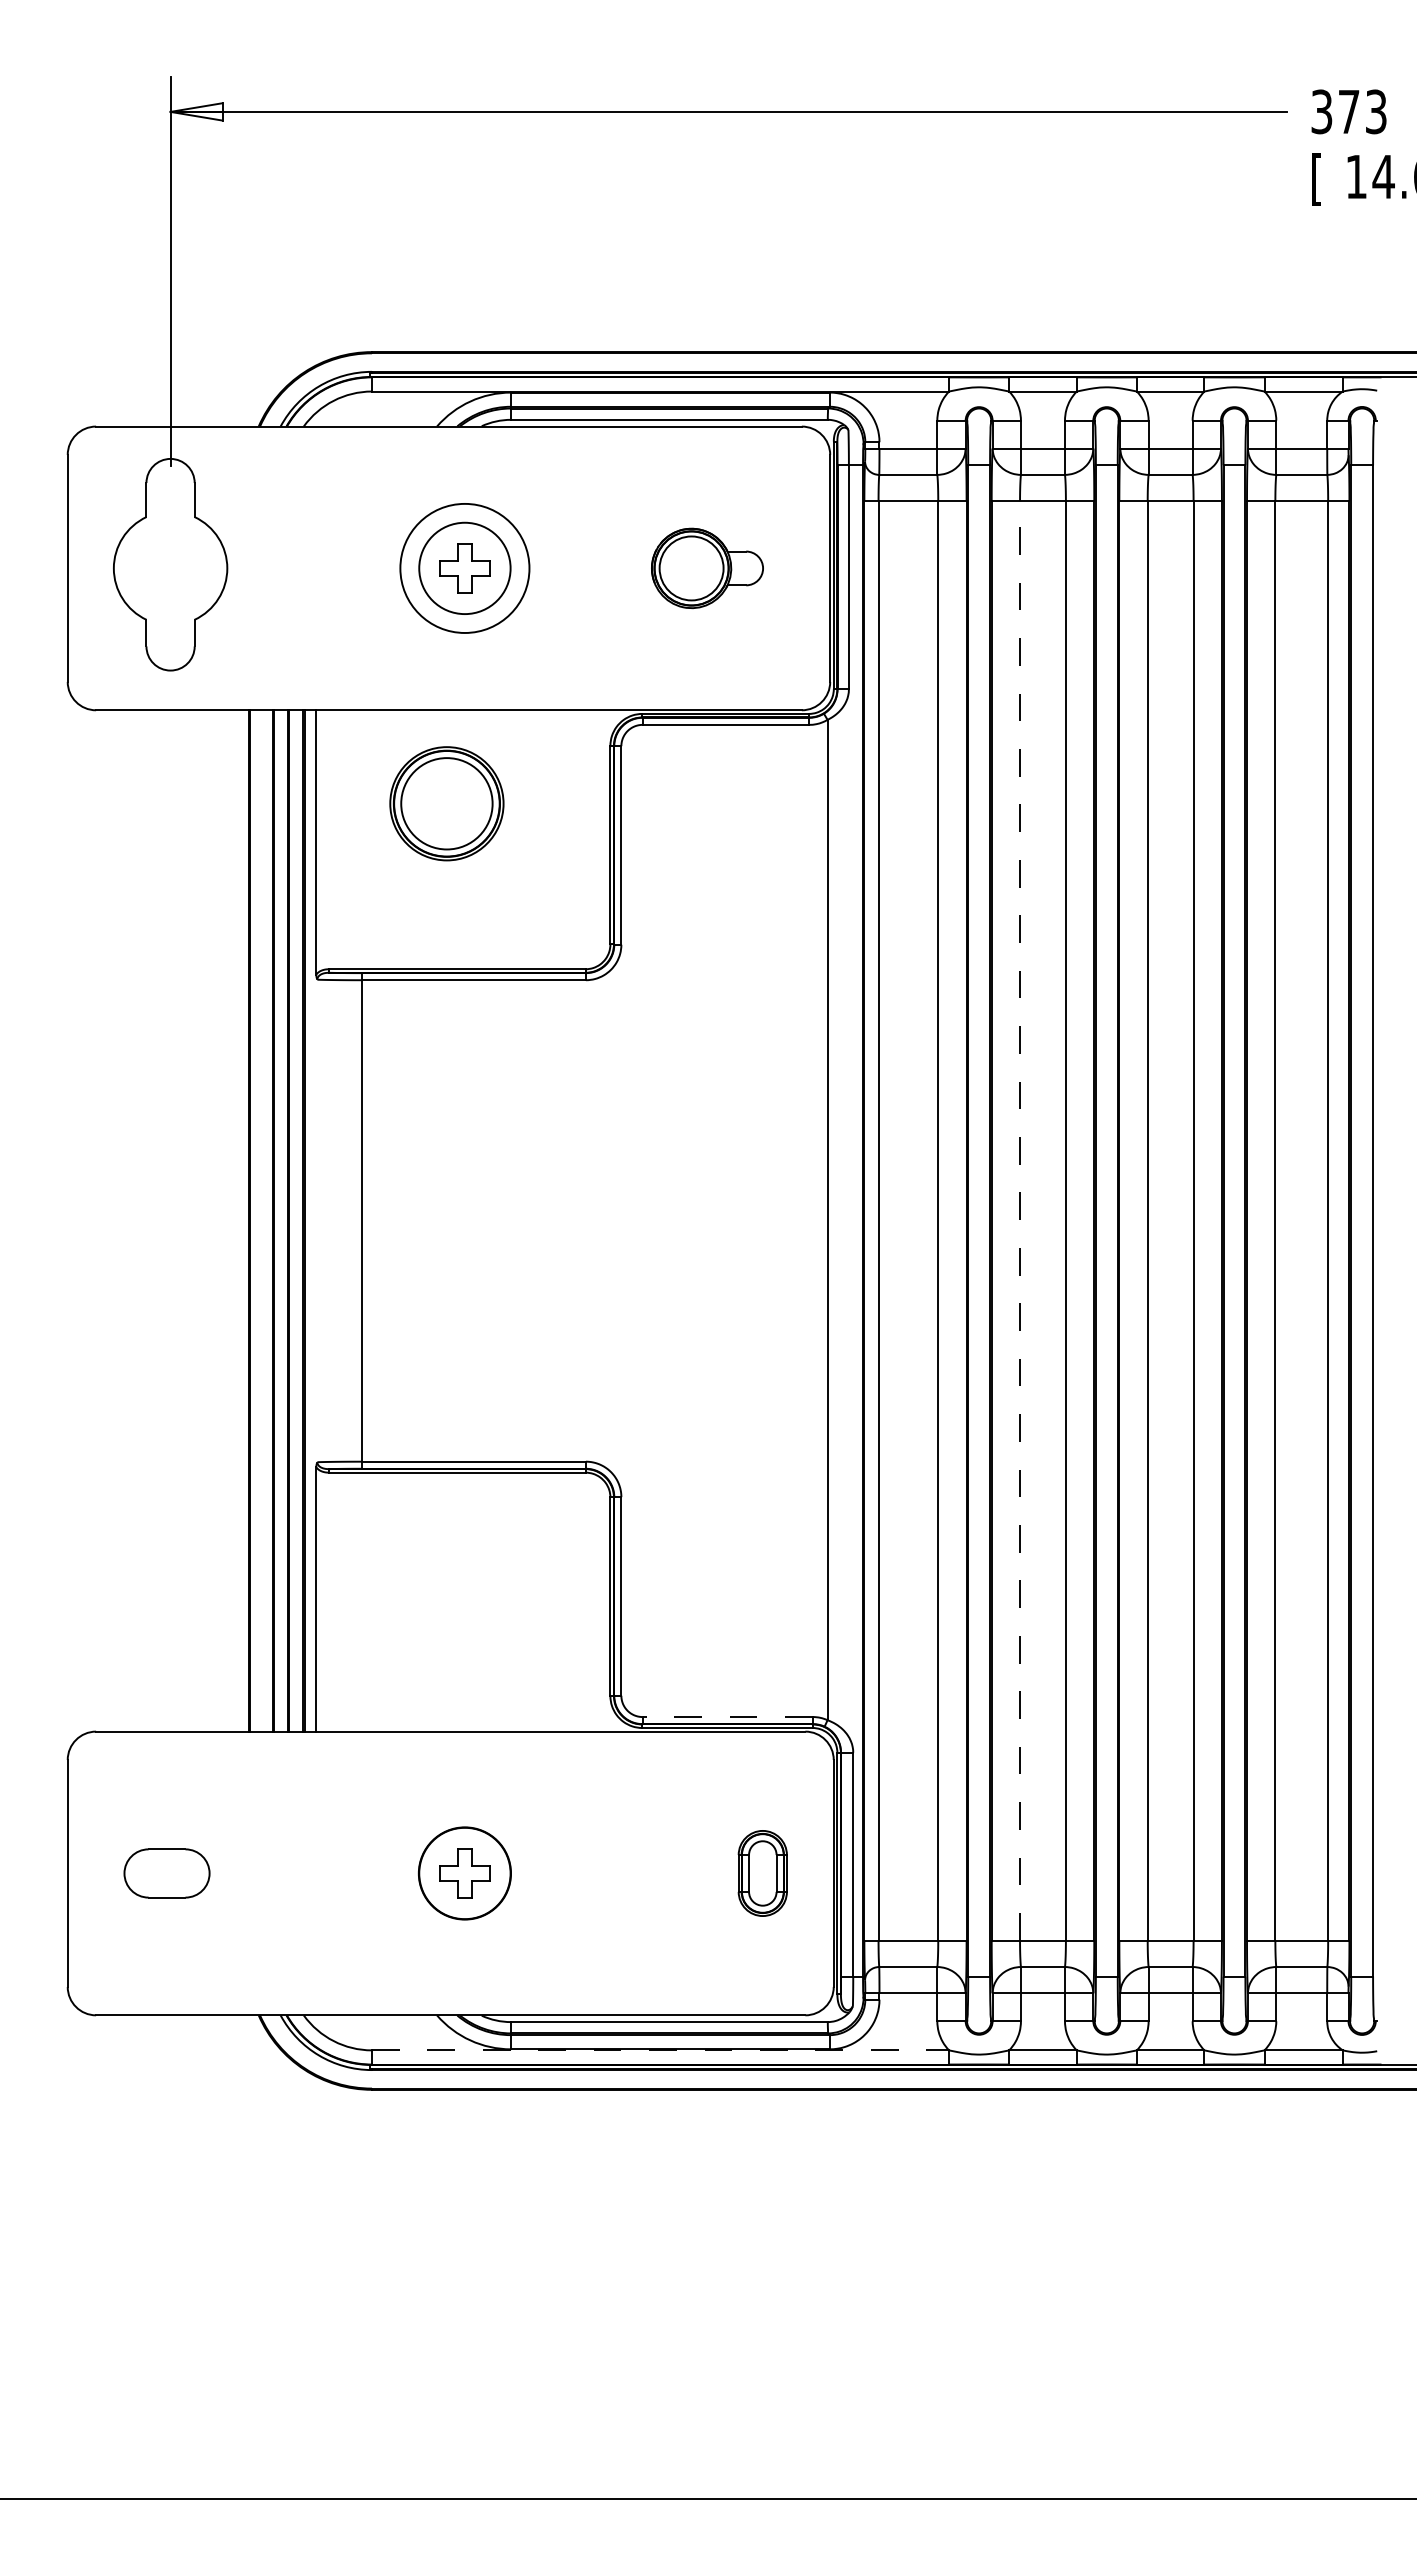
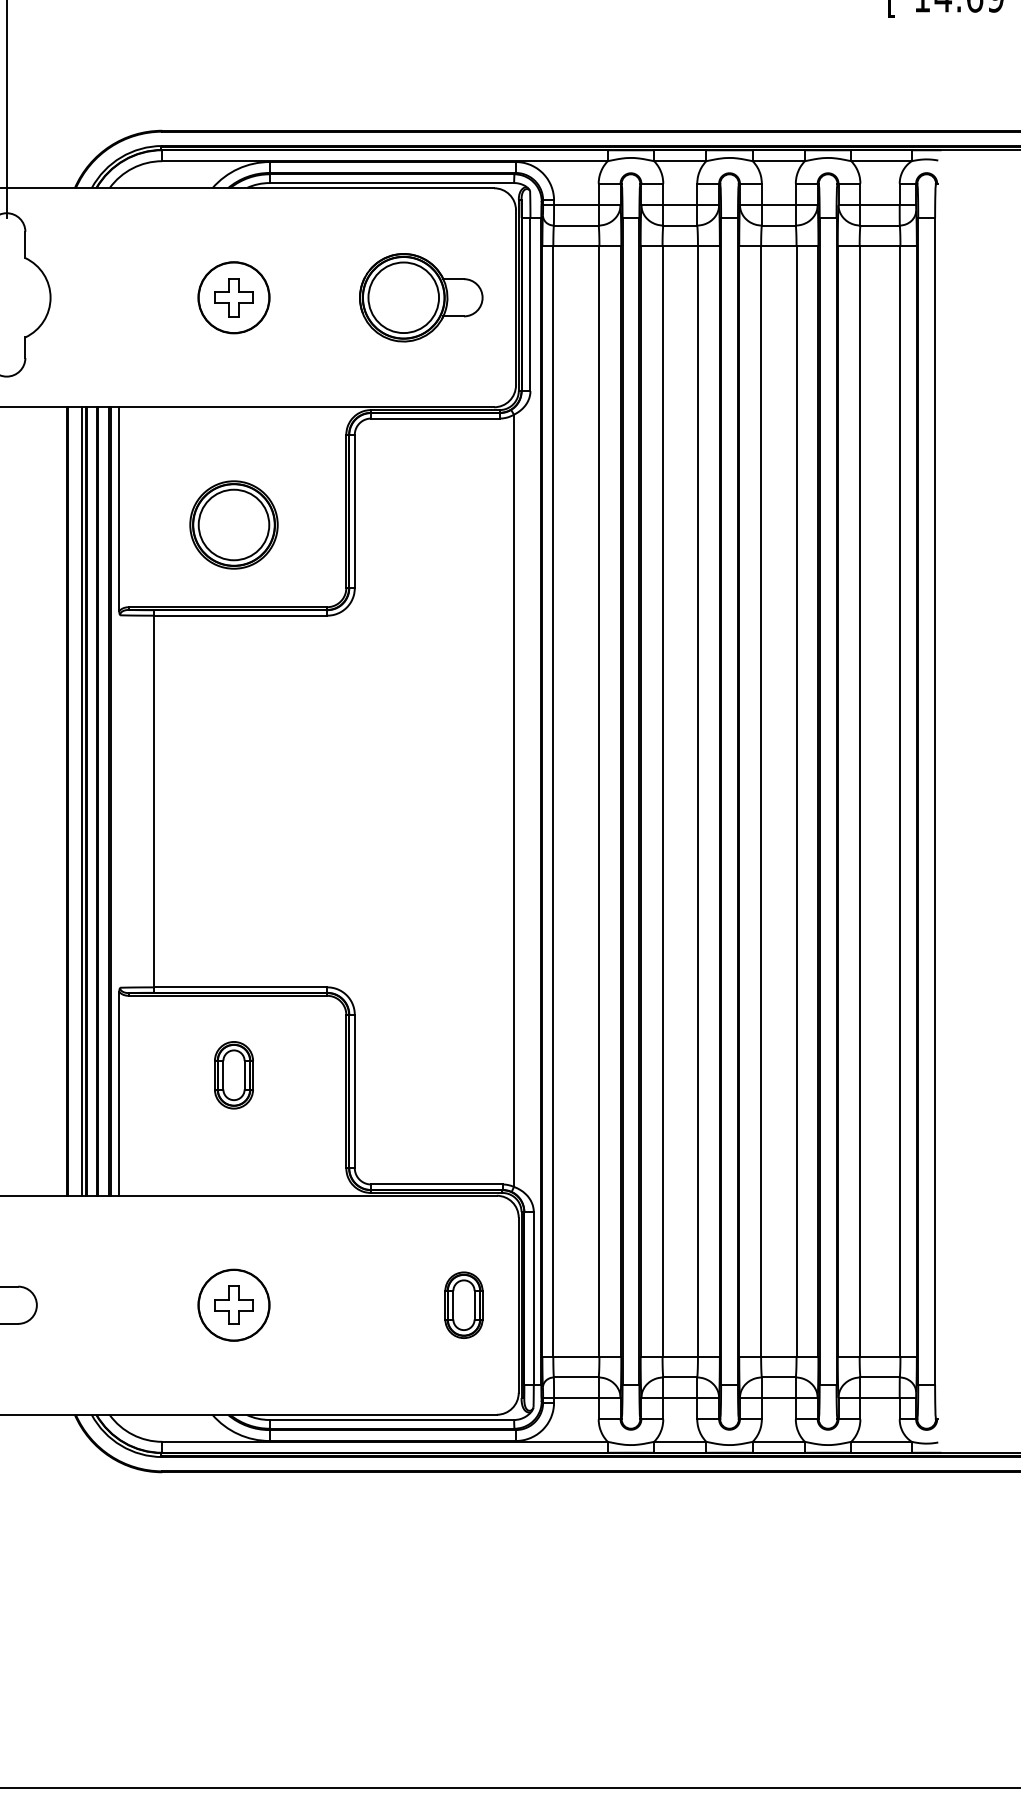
circle: (464, 568) -> (233, 297), size x0.71
part: (707, 568) -> (421, 297), size x1.43
part: (446, 803) -> (233, 524), moved
line: (268, 1220) -> (82, 801), added
line: (1020, 1220) -> (662, 801), dashed -> solid
part: (464, 1575) -> (233, 1075), added
line: (727, 1717) -> (436, 1184), dashed -> solid
line: (660, 2050) -> (384, 1441), dashed -> solid

